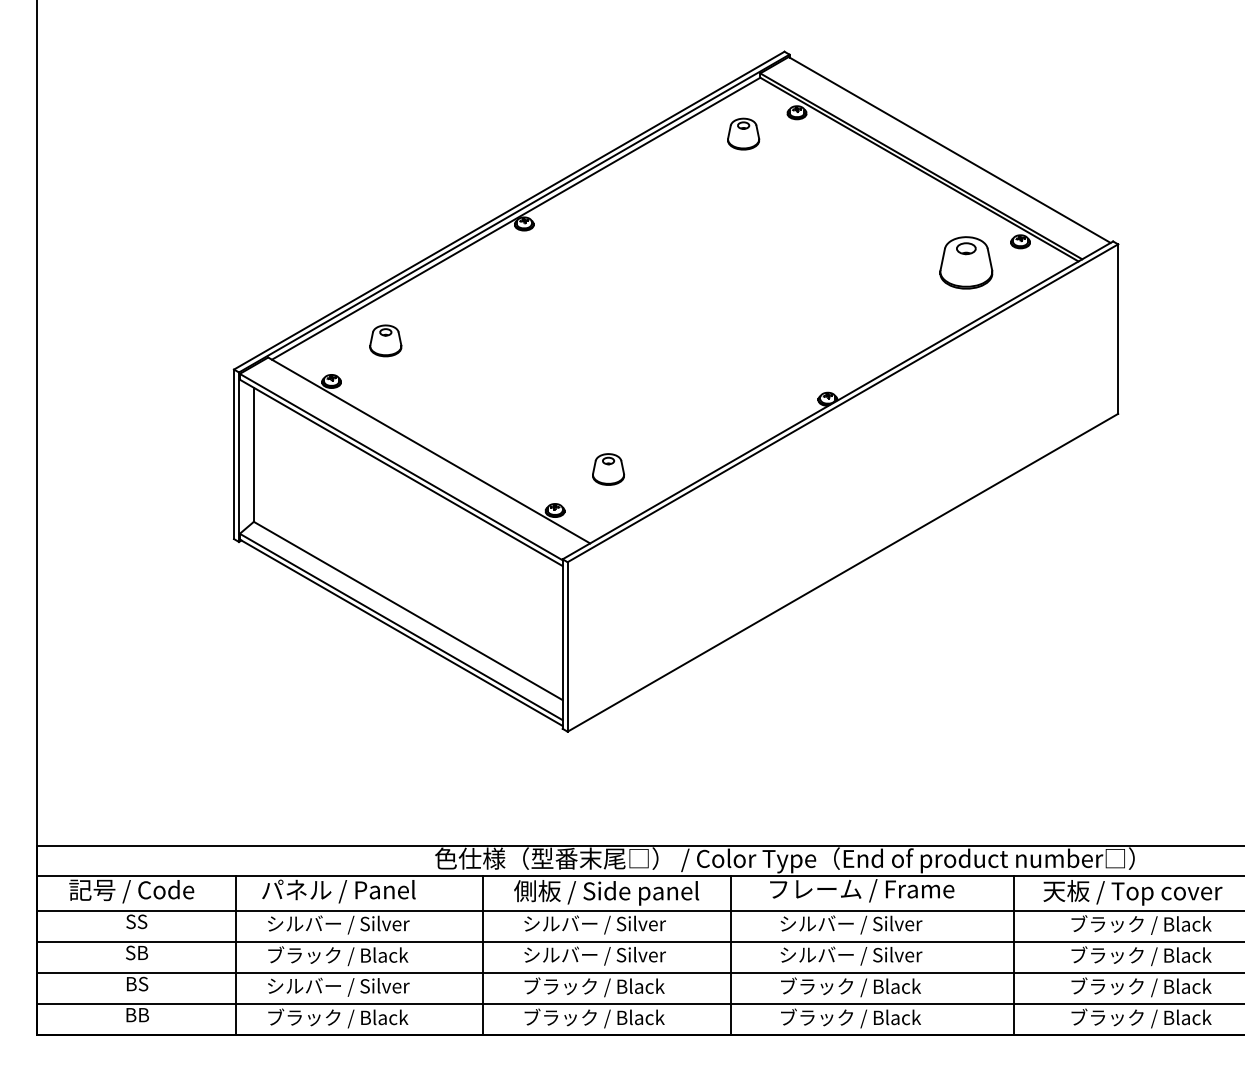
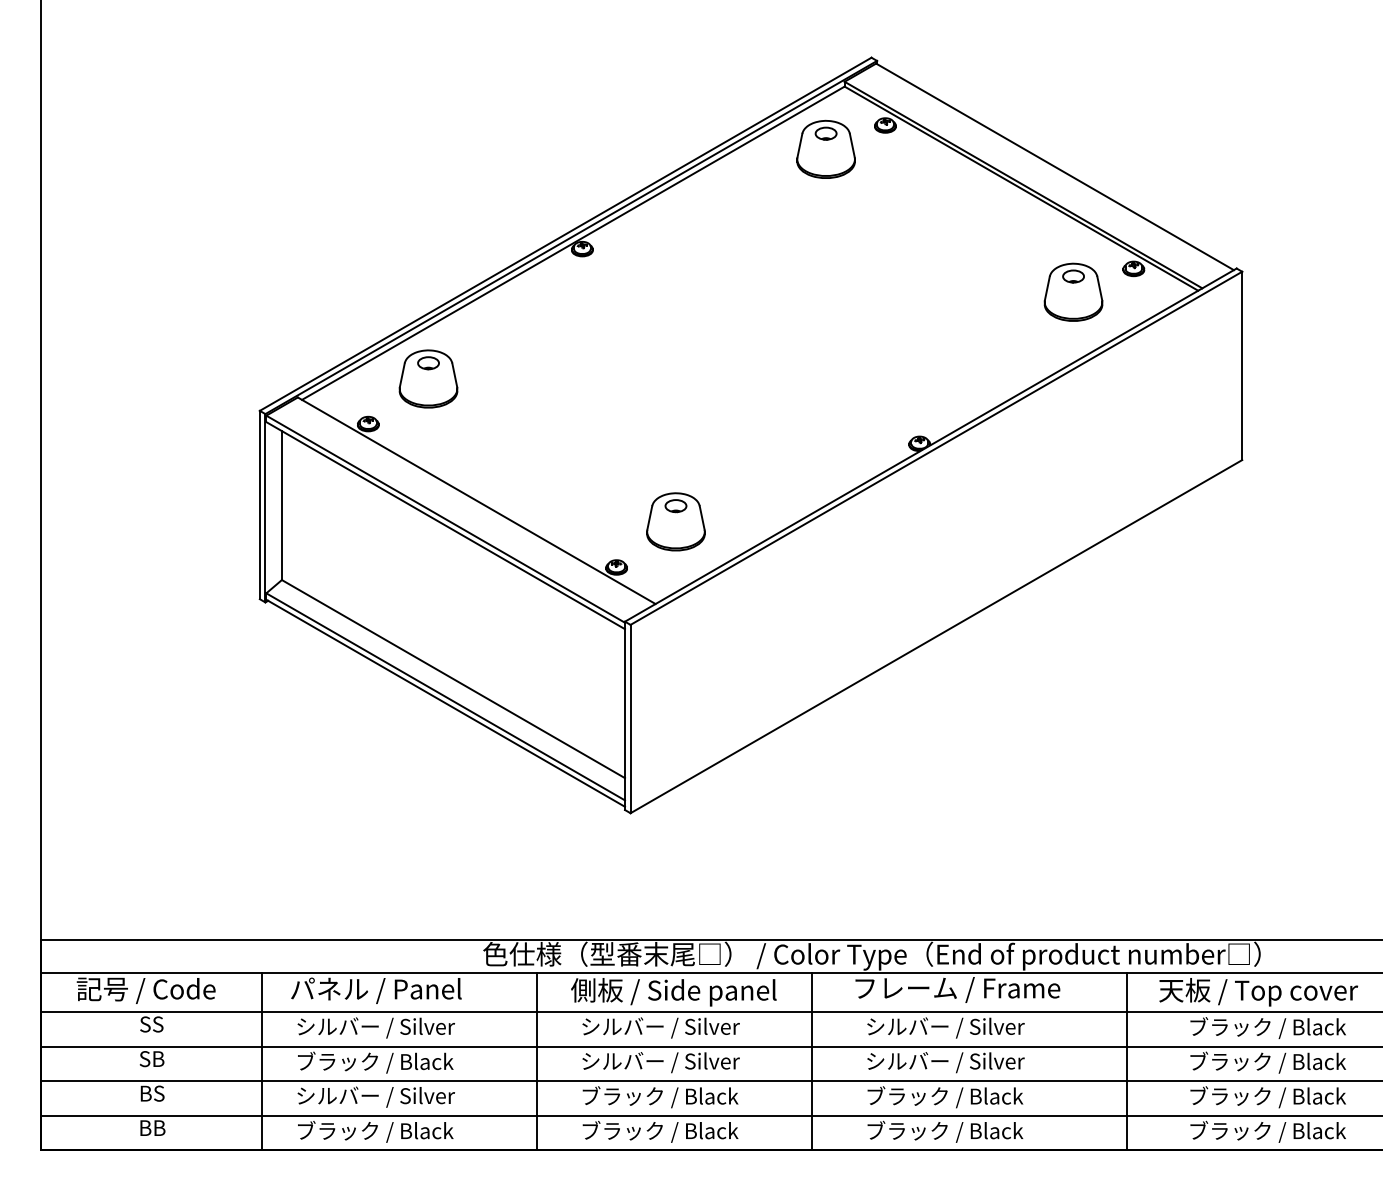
part: (743, 133) -> (825, 148), size x1.67
part: (385, 340) -> (428, 378), size x1.67
part: (608, 469) -> (675, 521), size x1.67

